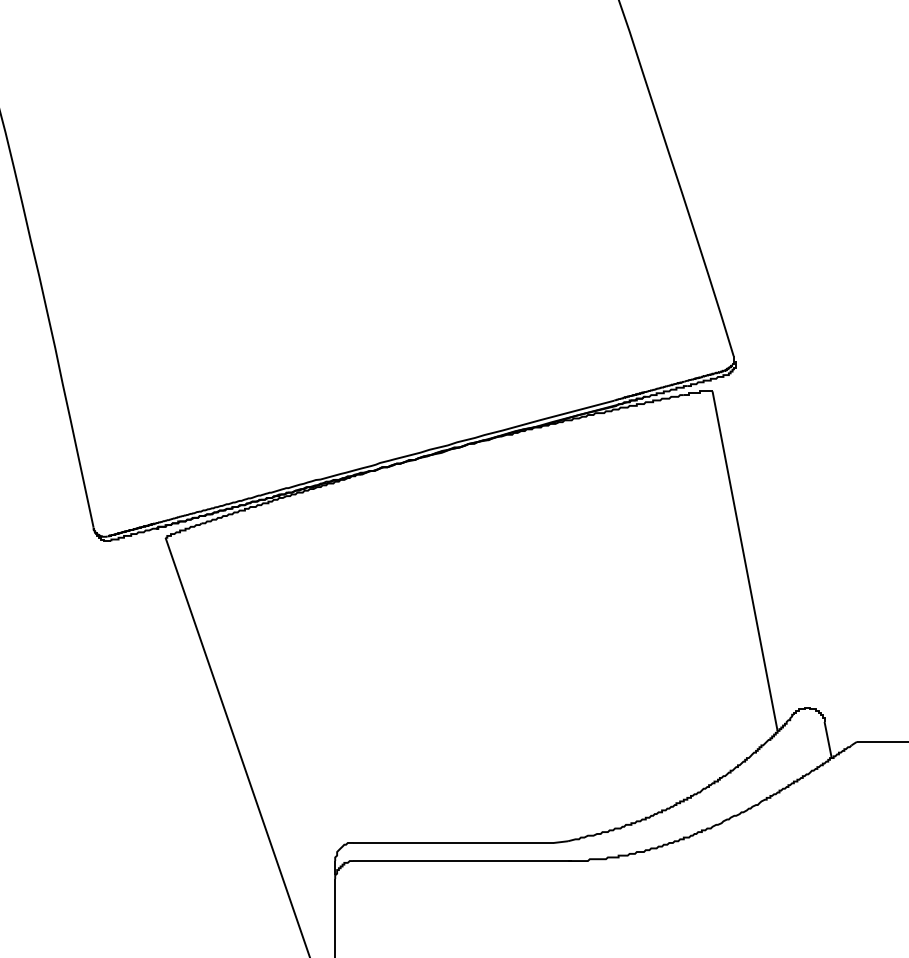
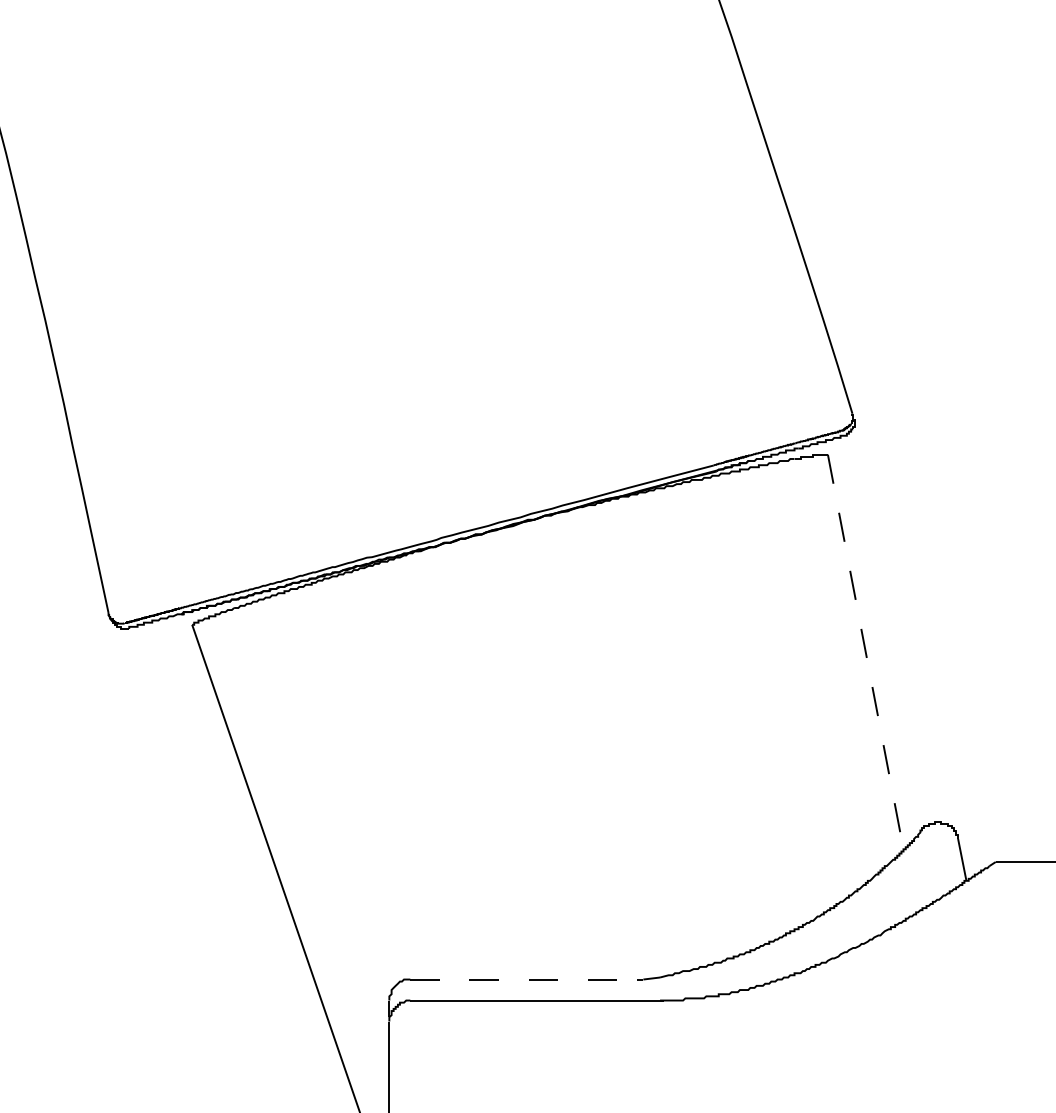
line: (744, 560) -> (865, 651), solid -> dashed
line: (451, 842) -> (524, 979), solid -> dashed

